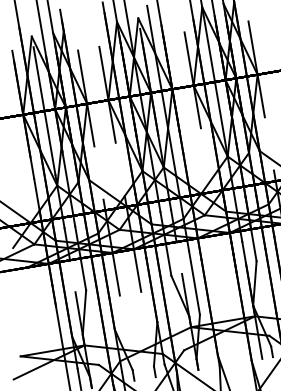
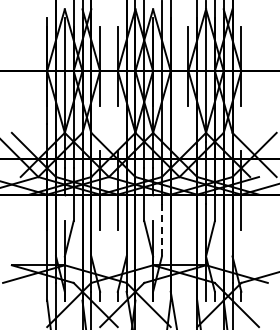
line: (193, 282) -> (161, 229), solid -> dashed

